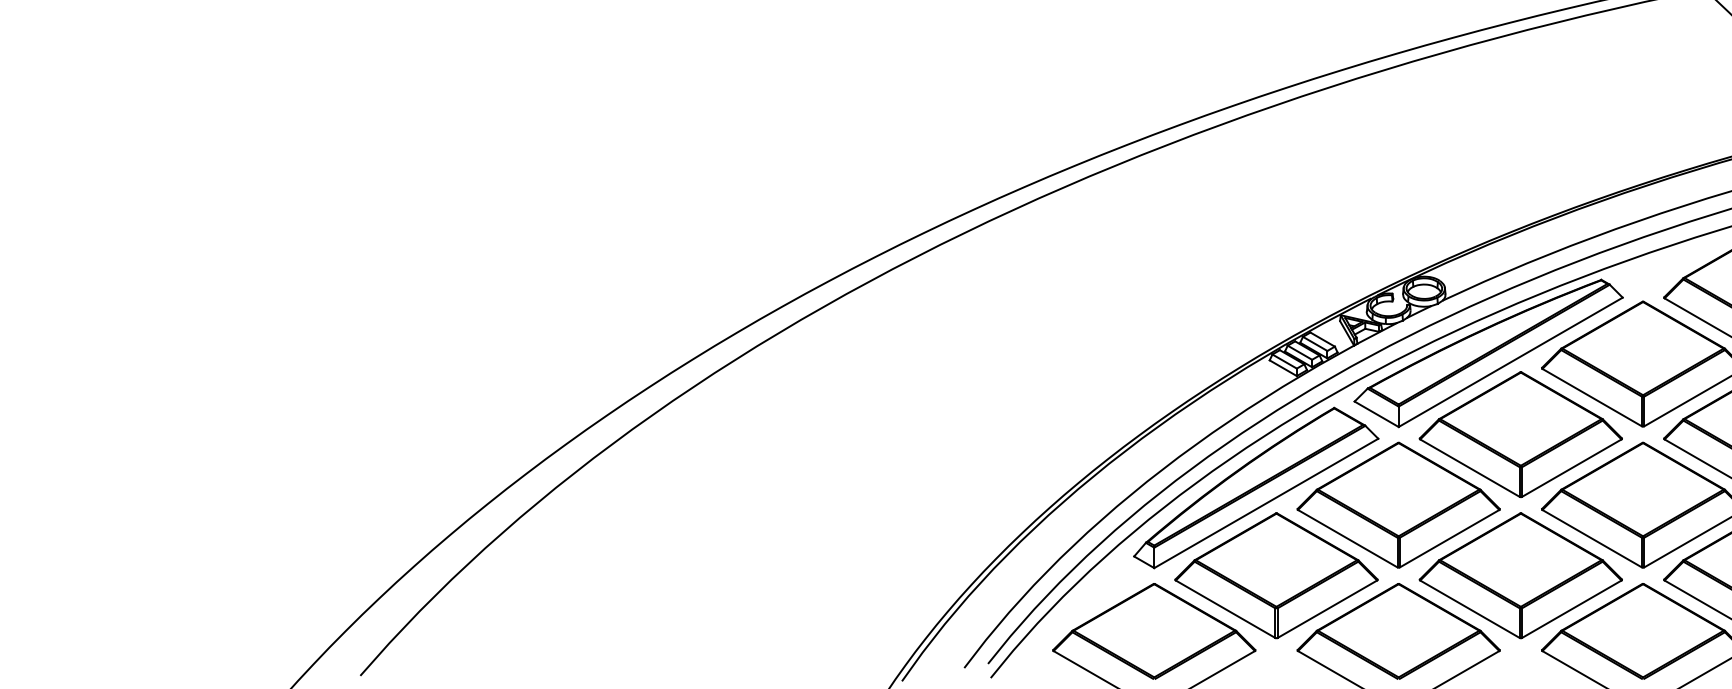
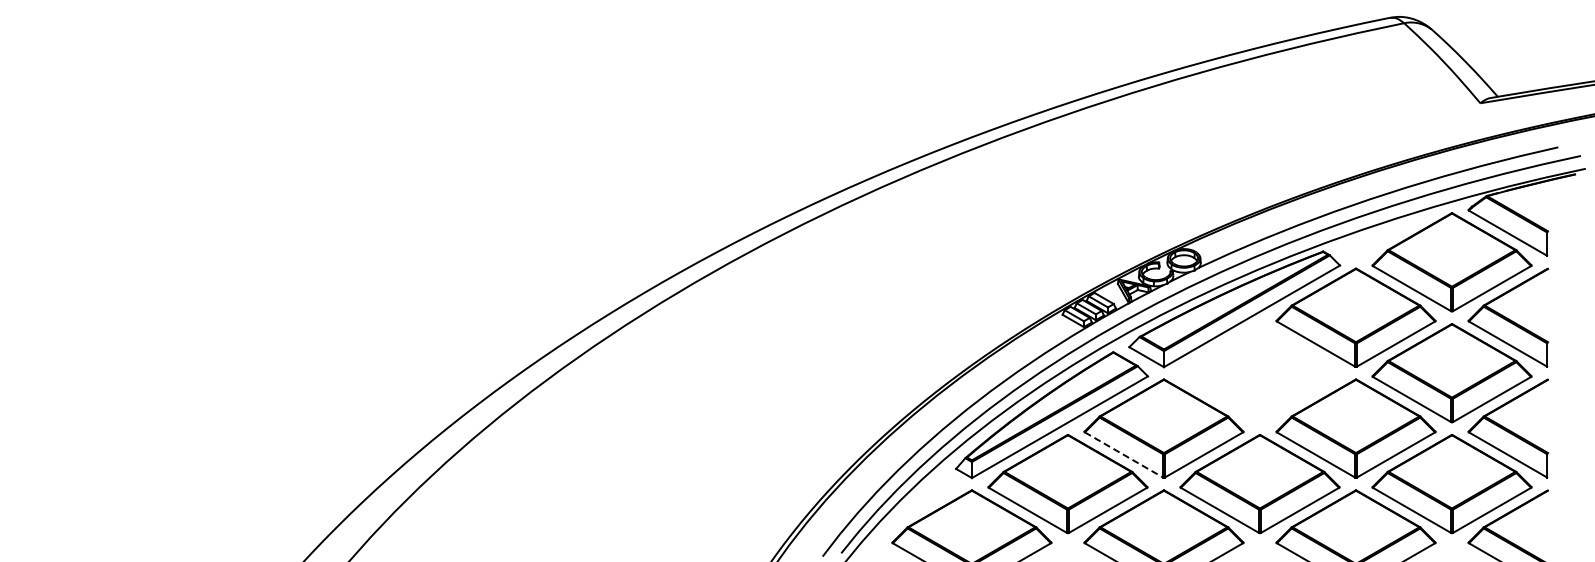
part: (1520, 435) -> (1259, 373), removed
line: (1348, 539) -> (1124, 455), solid -> dashed

